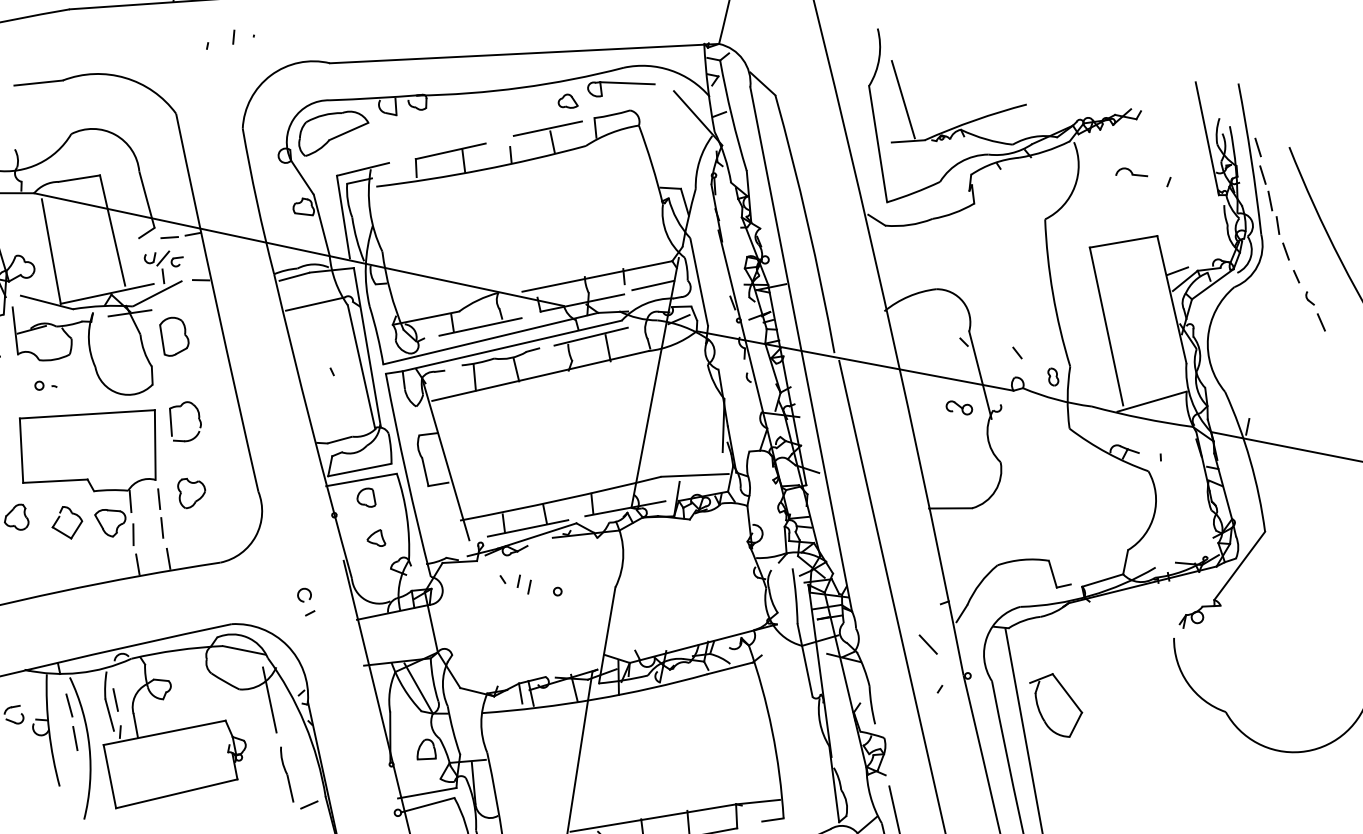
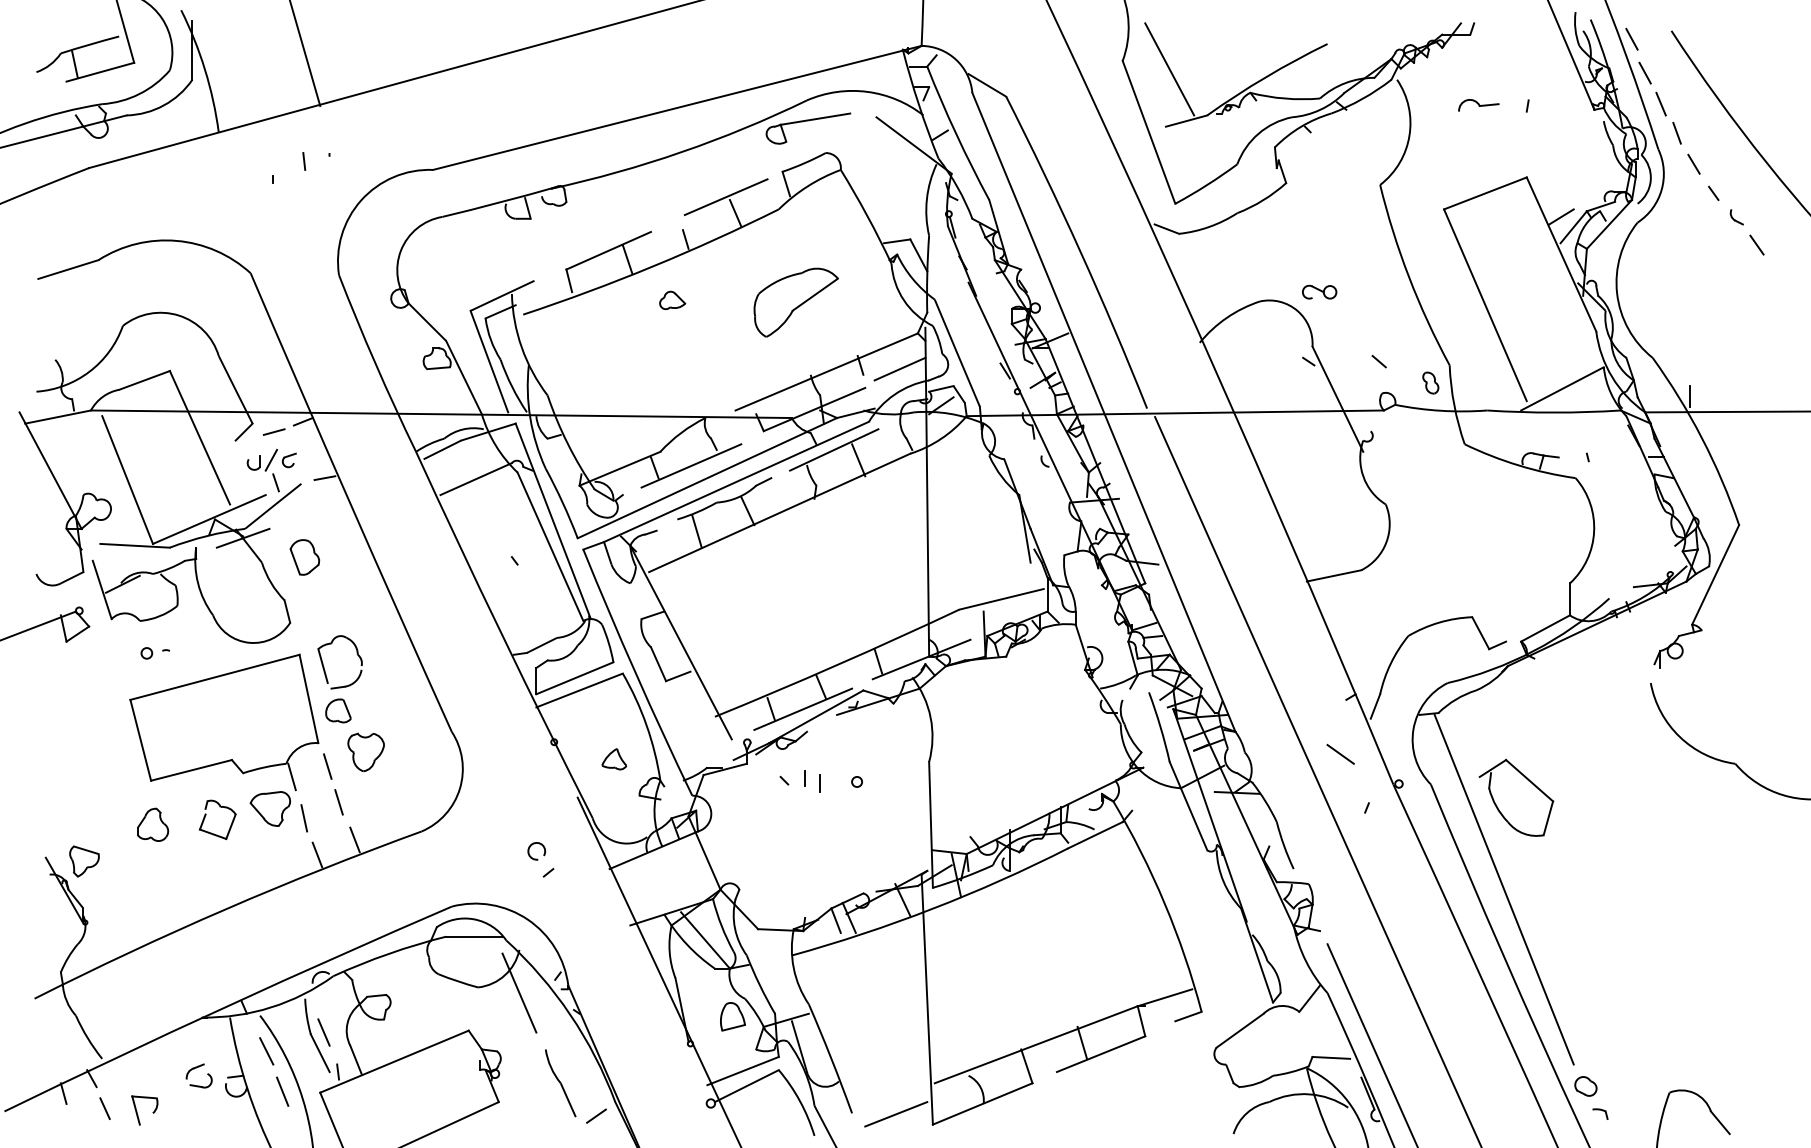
part: (568, 101) -> (672, 300), moved
part: (332, 134) -> (795, 302), moved
part: (173, 337) -> (304, 557), size x0.7
part: (959, 407) -> (1319, 291), moved
part: (367, 496) -> (338, 710), moved

